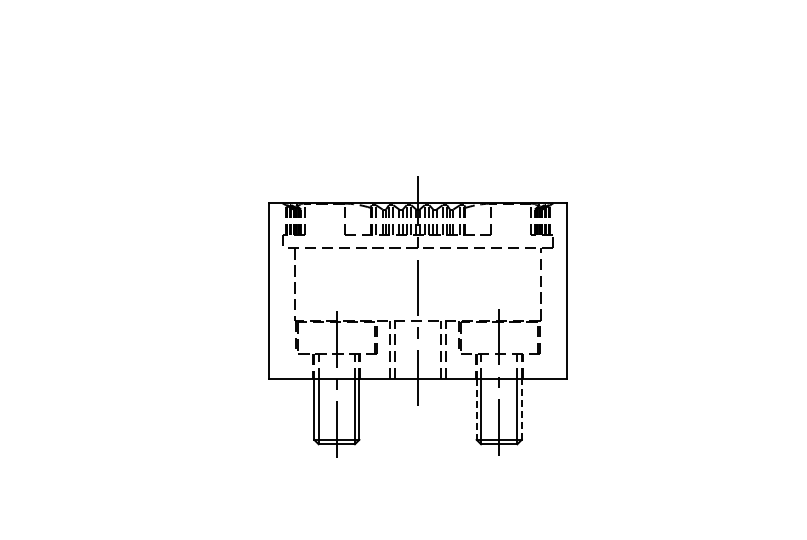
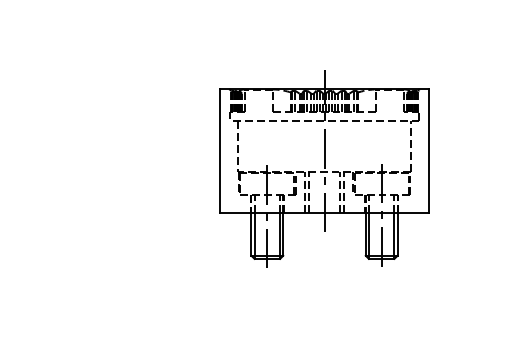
line: (521, 409) -> (397, 234), dashed -> solid
line: (476, 410) -> (365, 235), dashed -> solid

